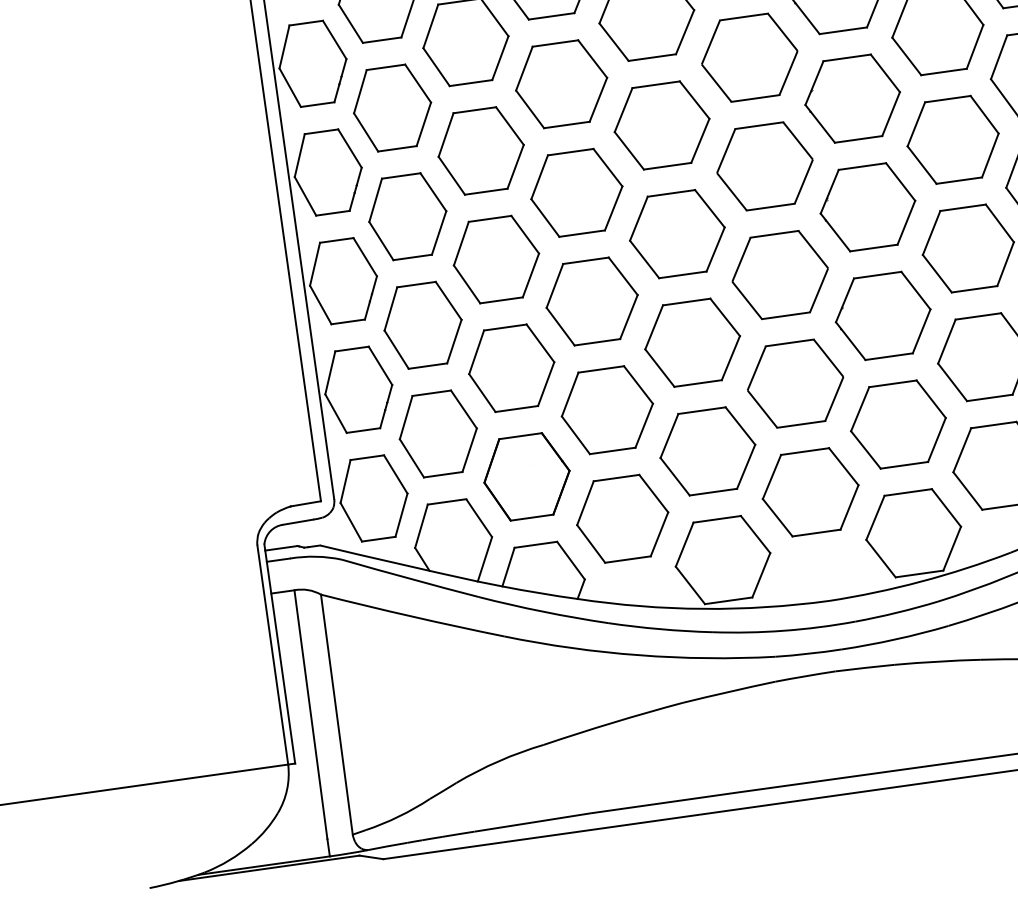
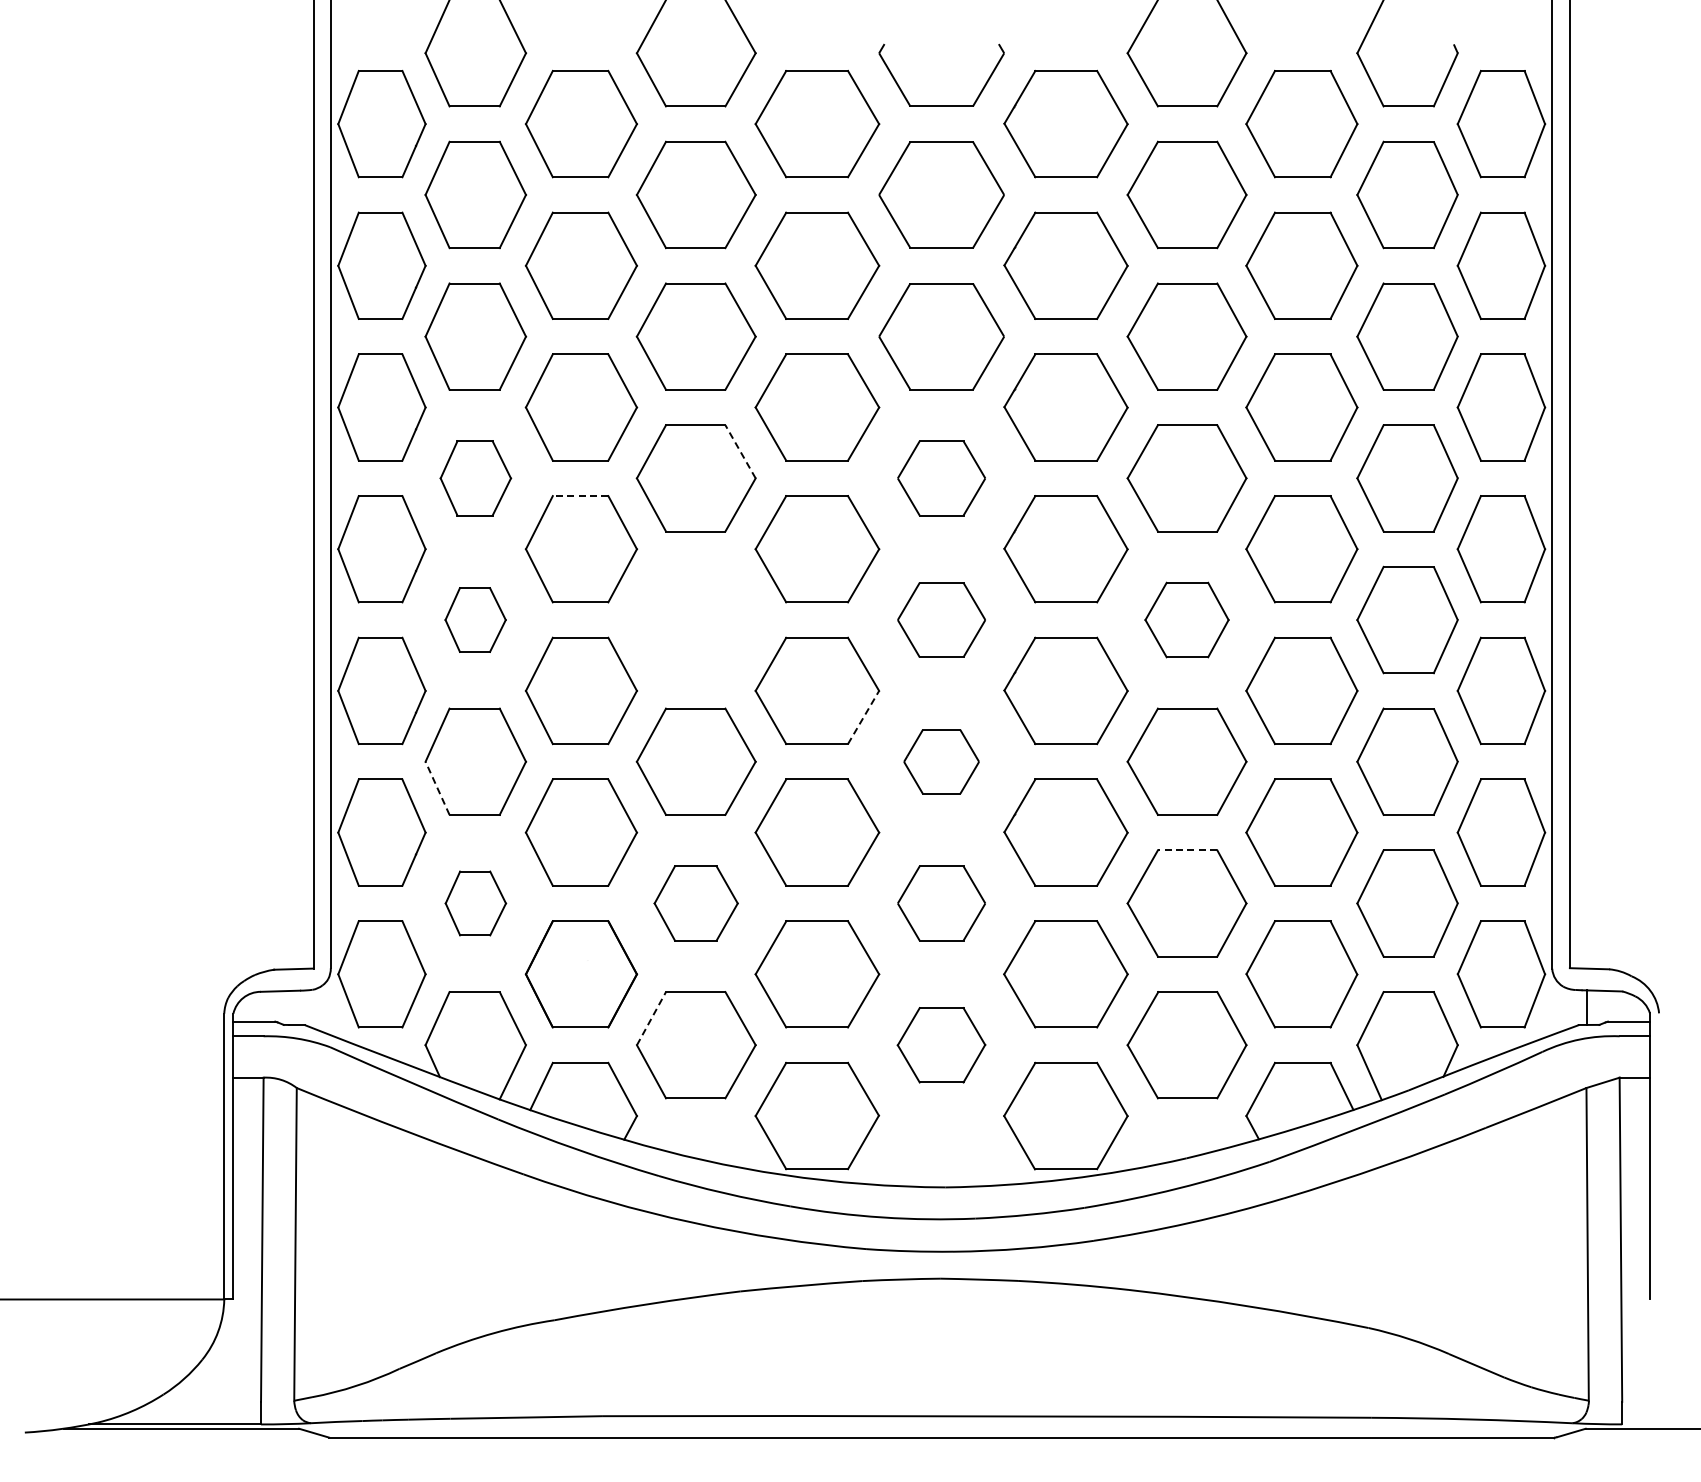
part: (749, 57) -> (941, 478), size x0.7
line: (592, 58) -> (740, 451), solid -> dashed
part: (392, 108) -> (475, 478), size x0.7
line: (474, 110) -> (580, 496), solid -> dashed
part: (952, 139) -> (1186, 619), size x0.7
part: (764, 165) -> (941, 619), size x0.7
part: (576, 192) -> (695, 619), removed
part: (407, 216) -> (475, 619), size x0.6
line: (715, 249) -> (863, 717), solid -> dashed
part: (780, 274) -> (941, 761), size x0.6
line: (978, 316) -> (1187, 850), solid -> dashed
line: (396, 349) -> (437, 787), solid -> dashed
part: (795, 383) -> (941, 903), size x0.7
part: (606, 410) -> (695, 903), size x0.7
part: (438, 433) -> (475, 903), size x0.6
part: (810, 492) -> (941, 1045), size x0.7
line: (585, 503) -> (651, 1018), solid -> dashed

